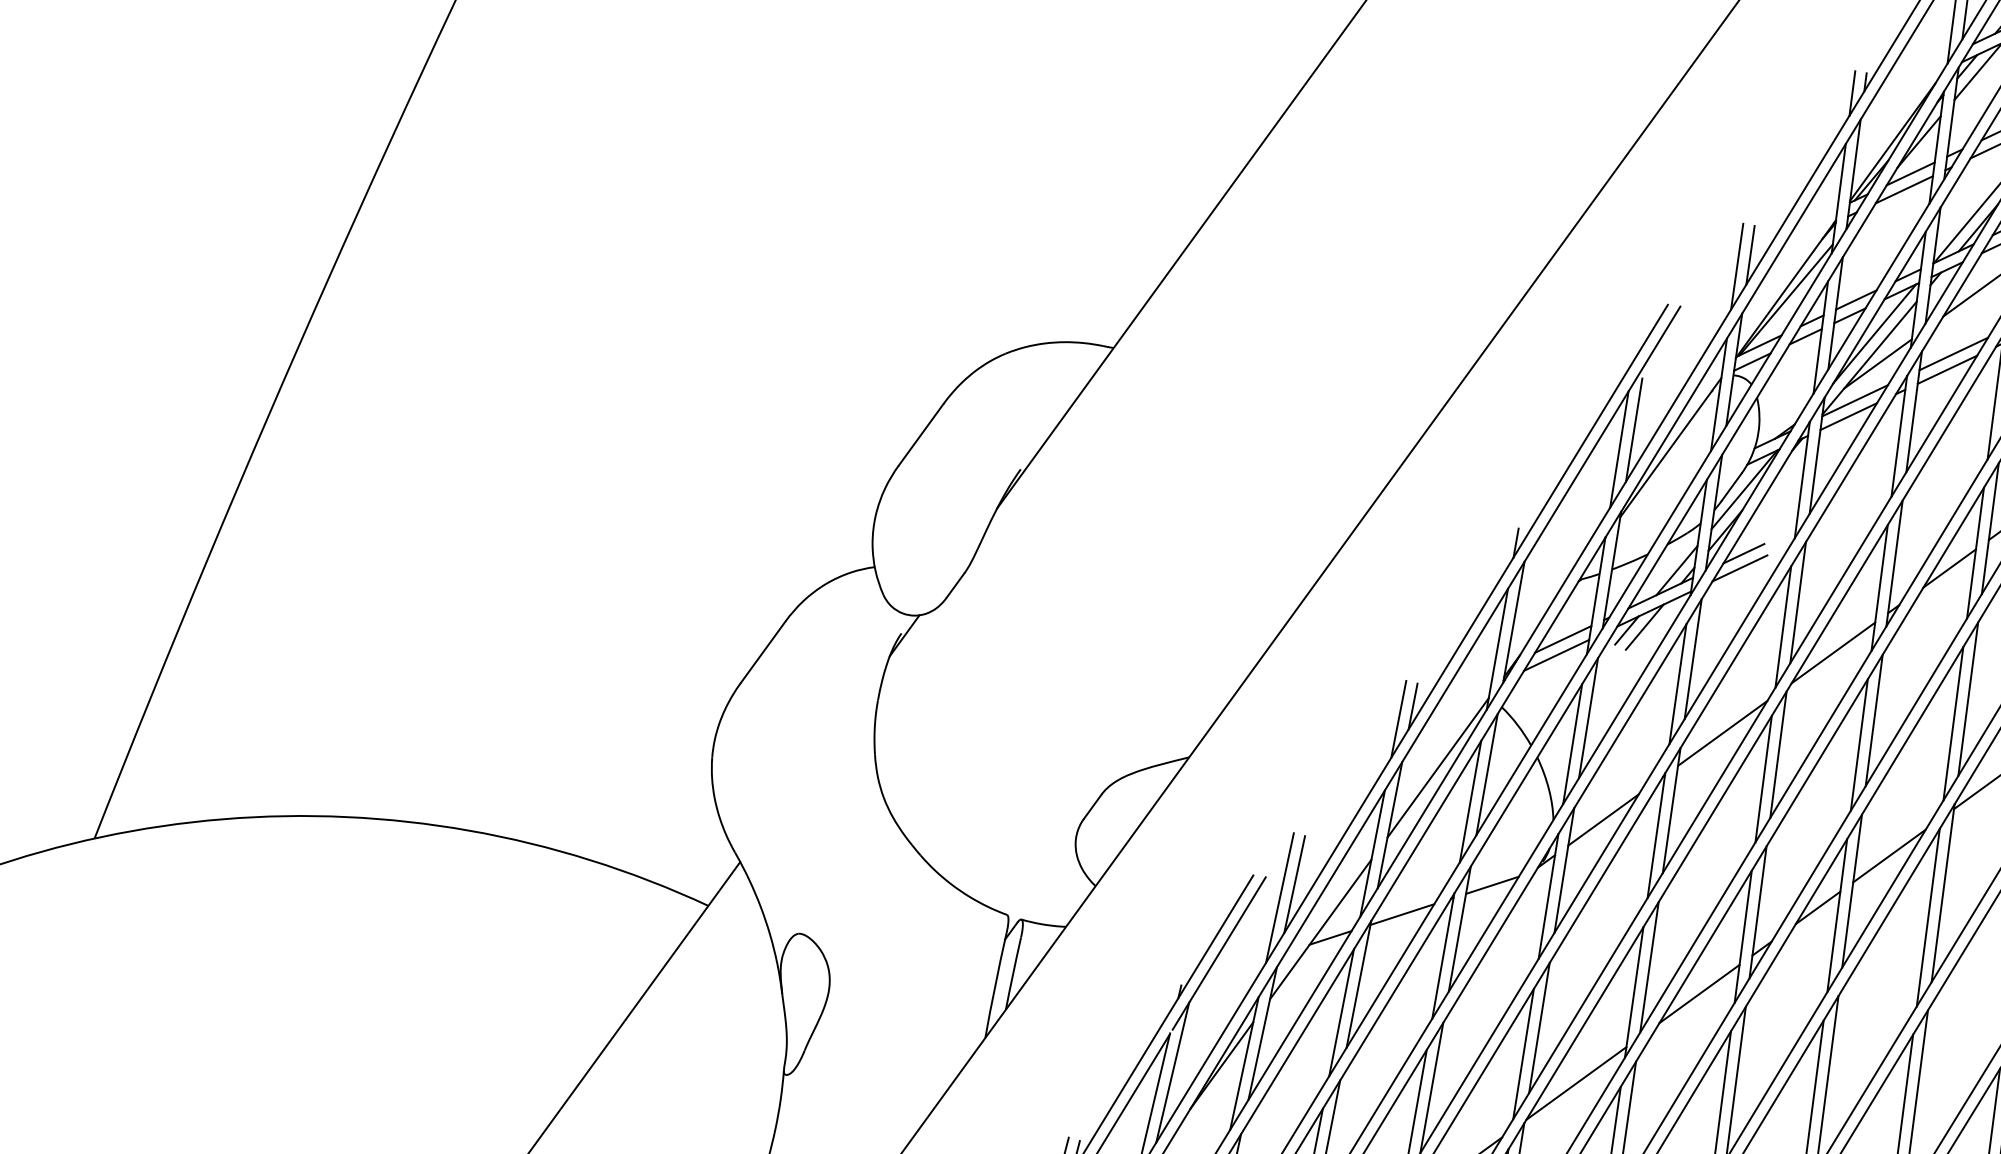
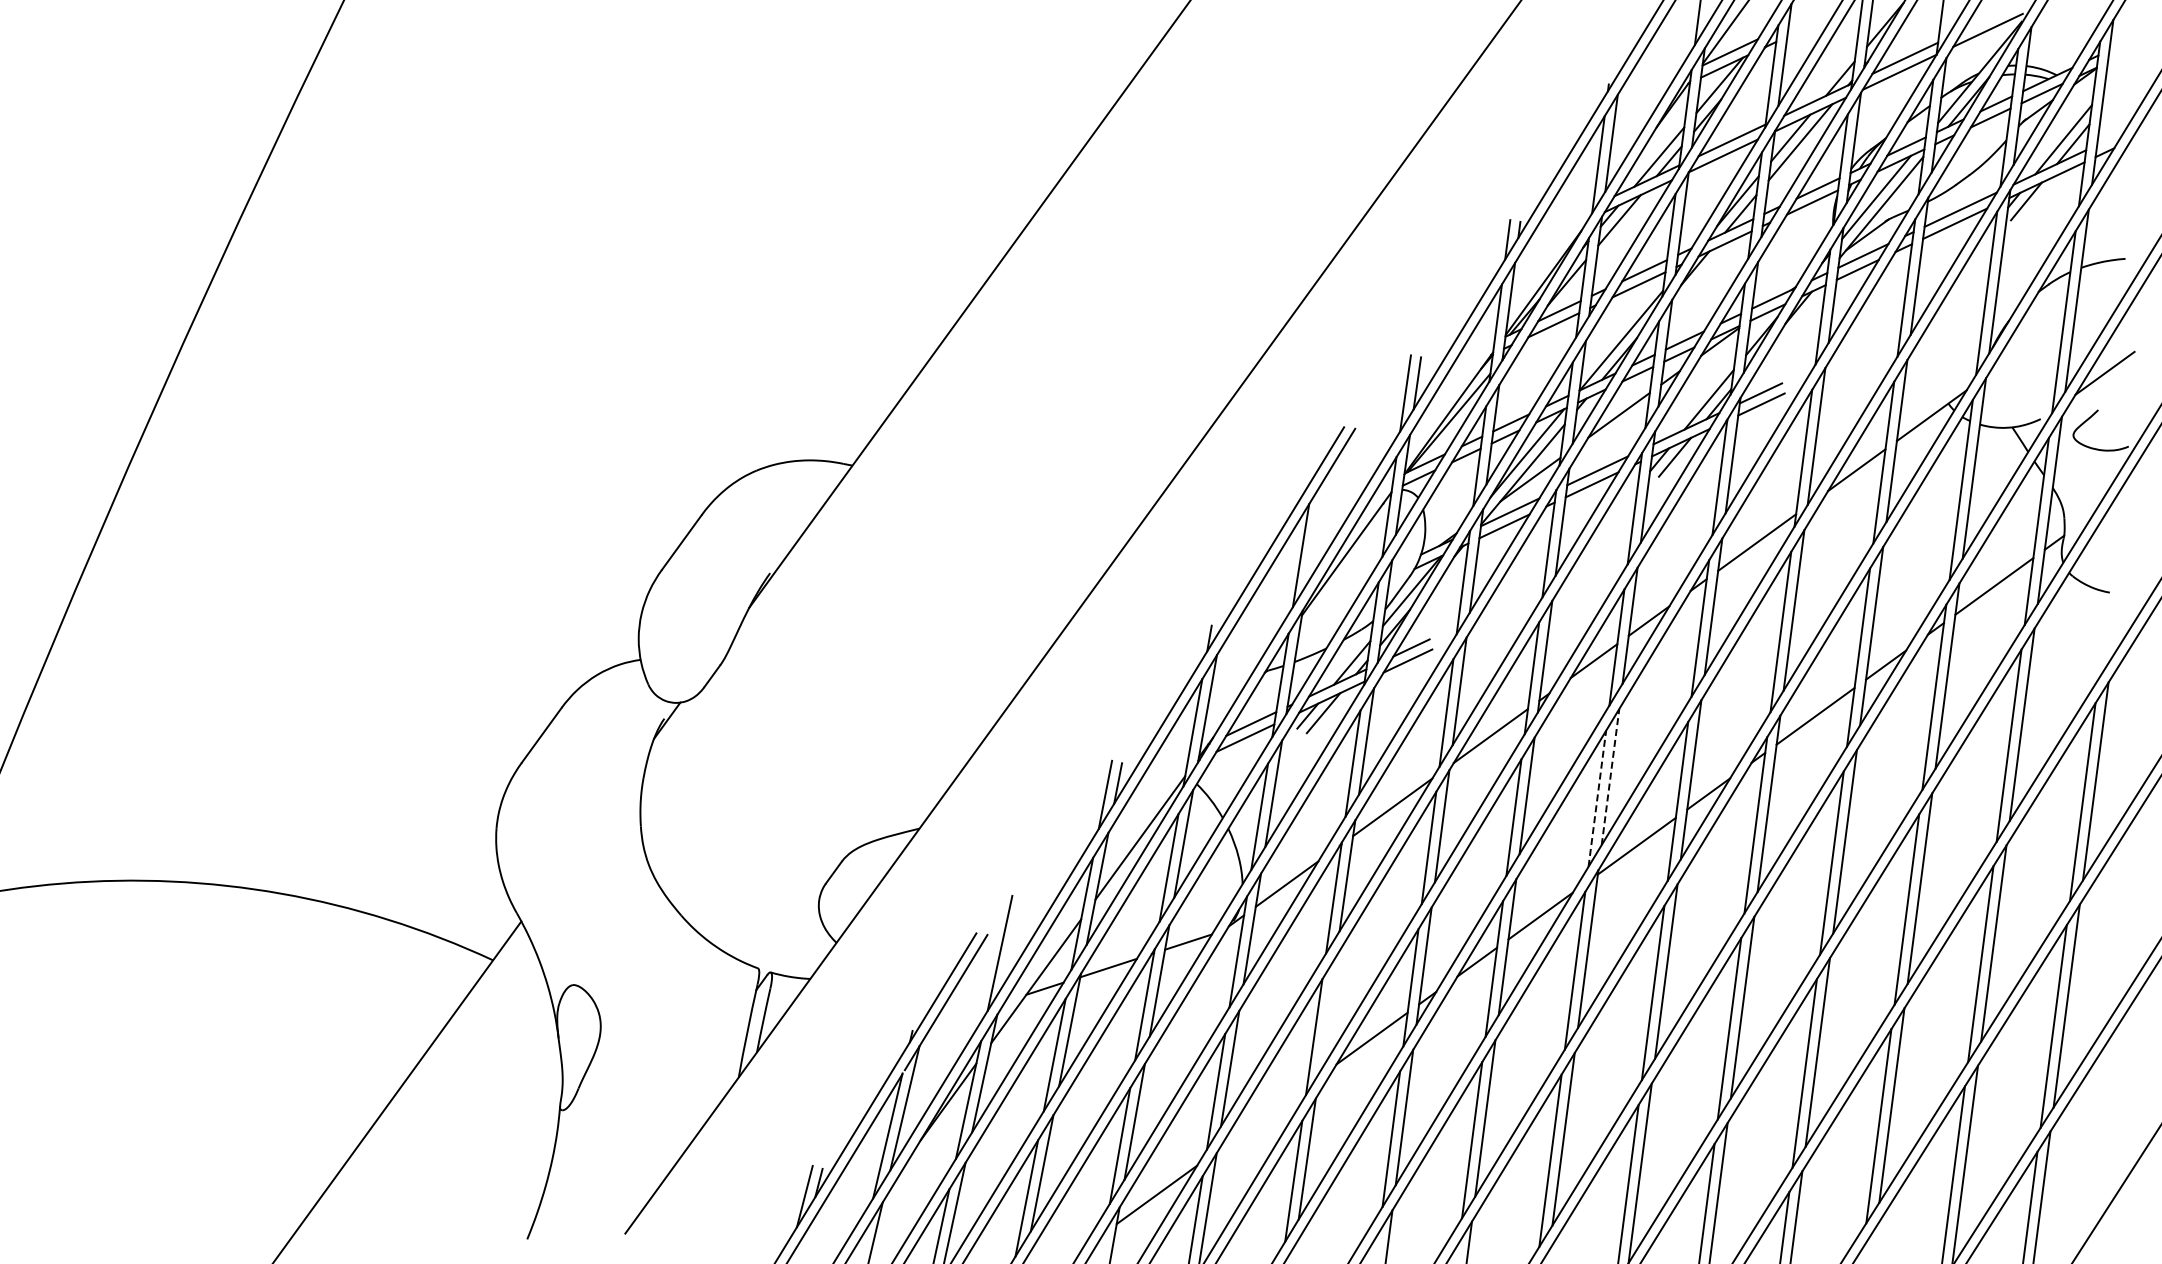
line: (1633, 430) -> (1313, 538), removed
line: (1968, 699) -> (1610, 777), solid -> dashed
line: (1953, 723) -> (1597, 798), solid -> dashed
line: (1293, 884) -> (1012, 941), removed
line: (1649, 966) -> (1327, 1014), removed
line: (1575, 1083) -> (1262, 1117), removed

